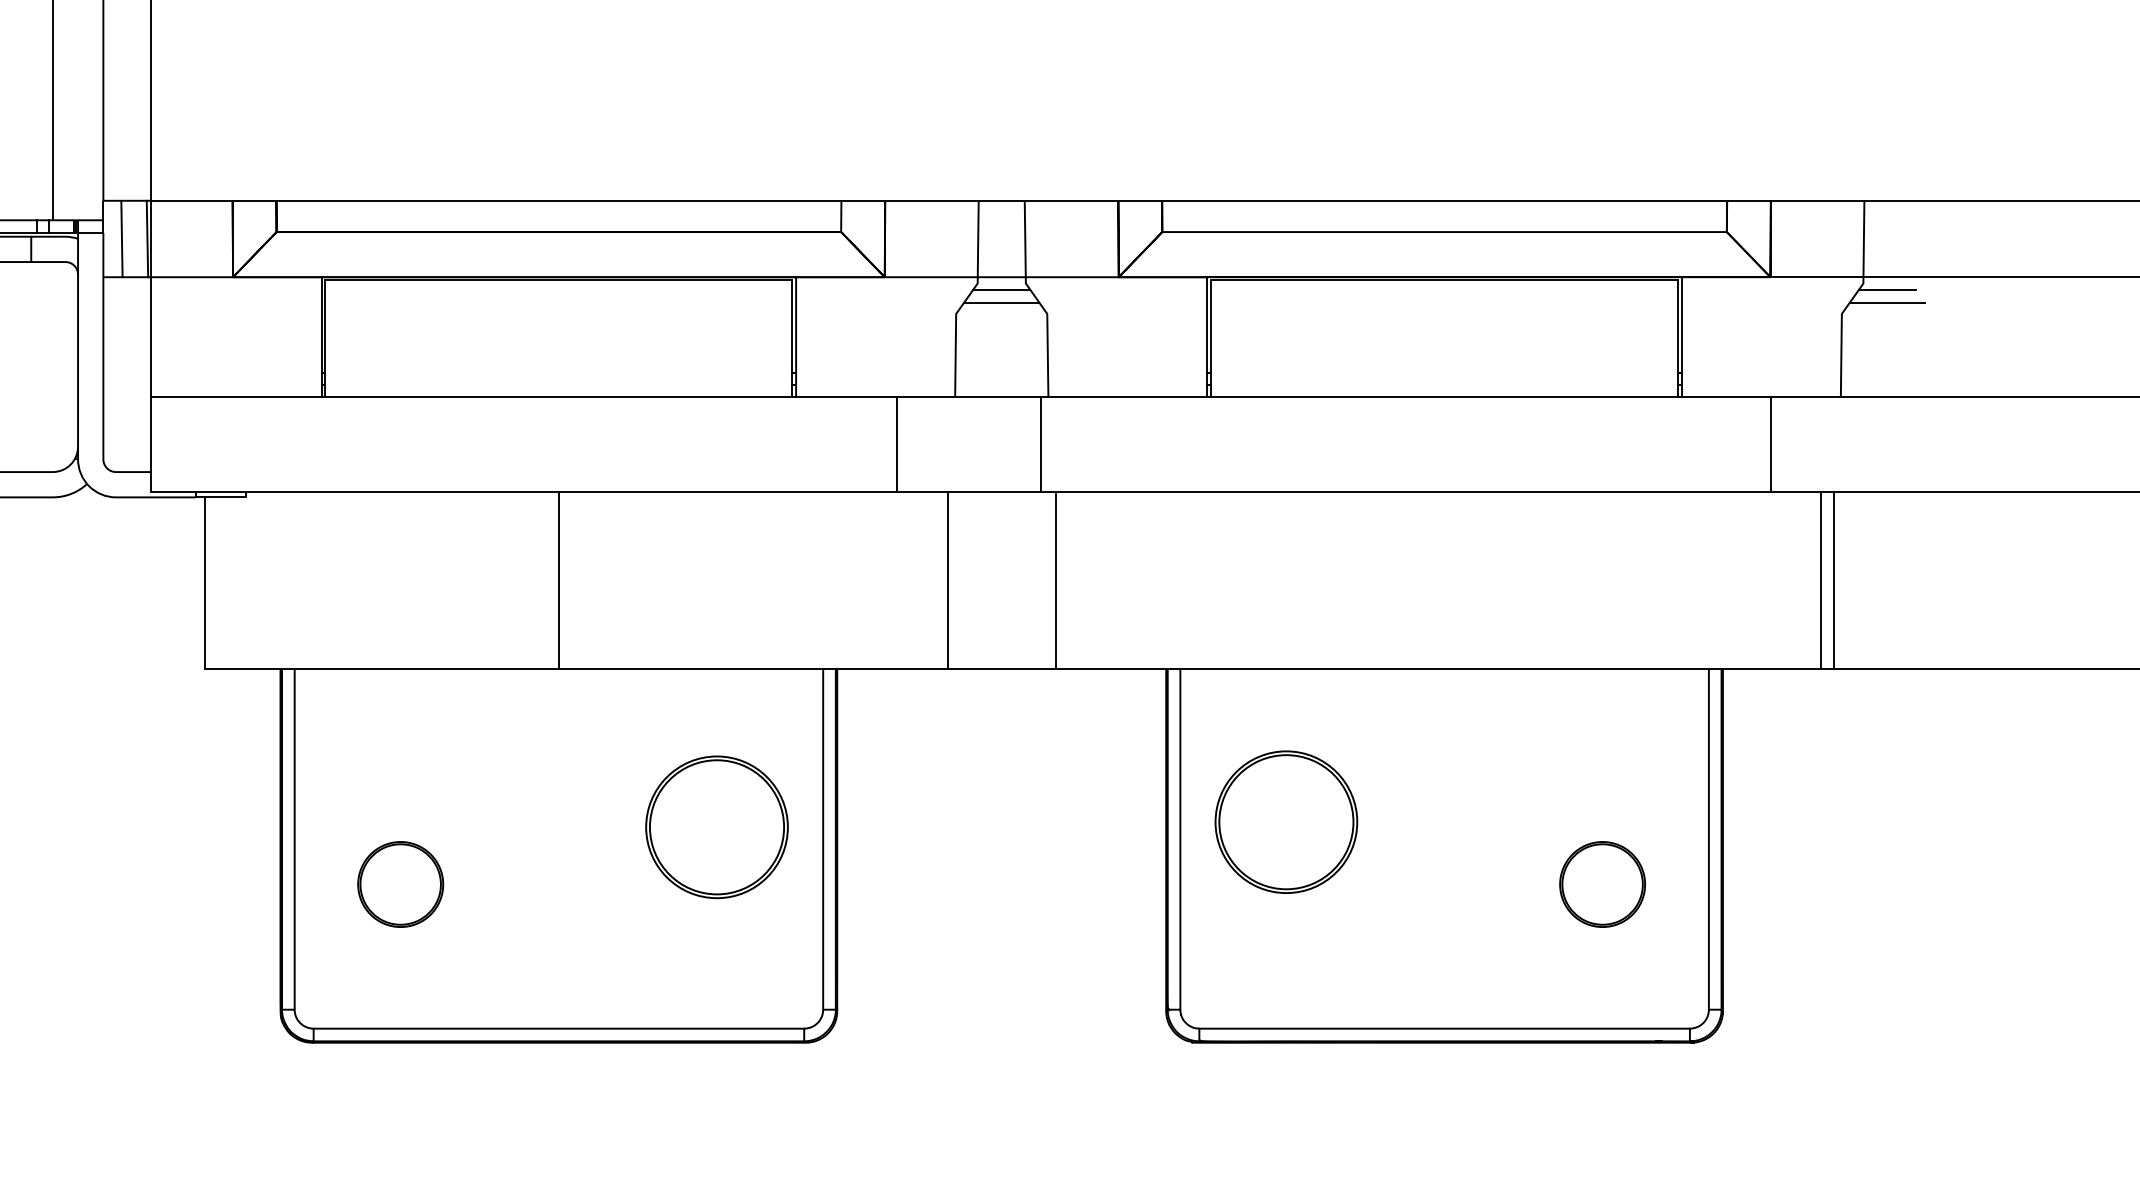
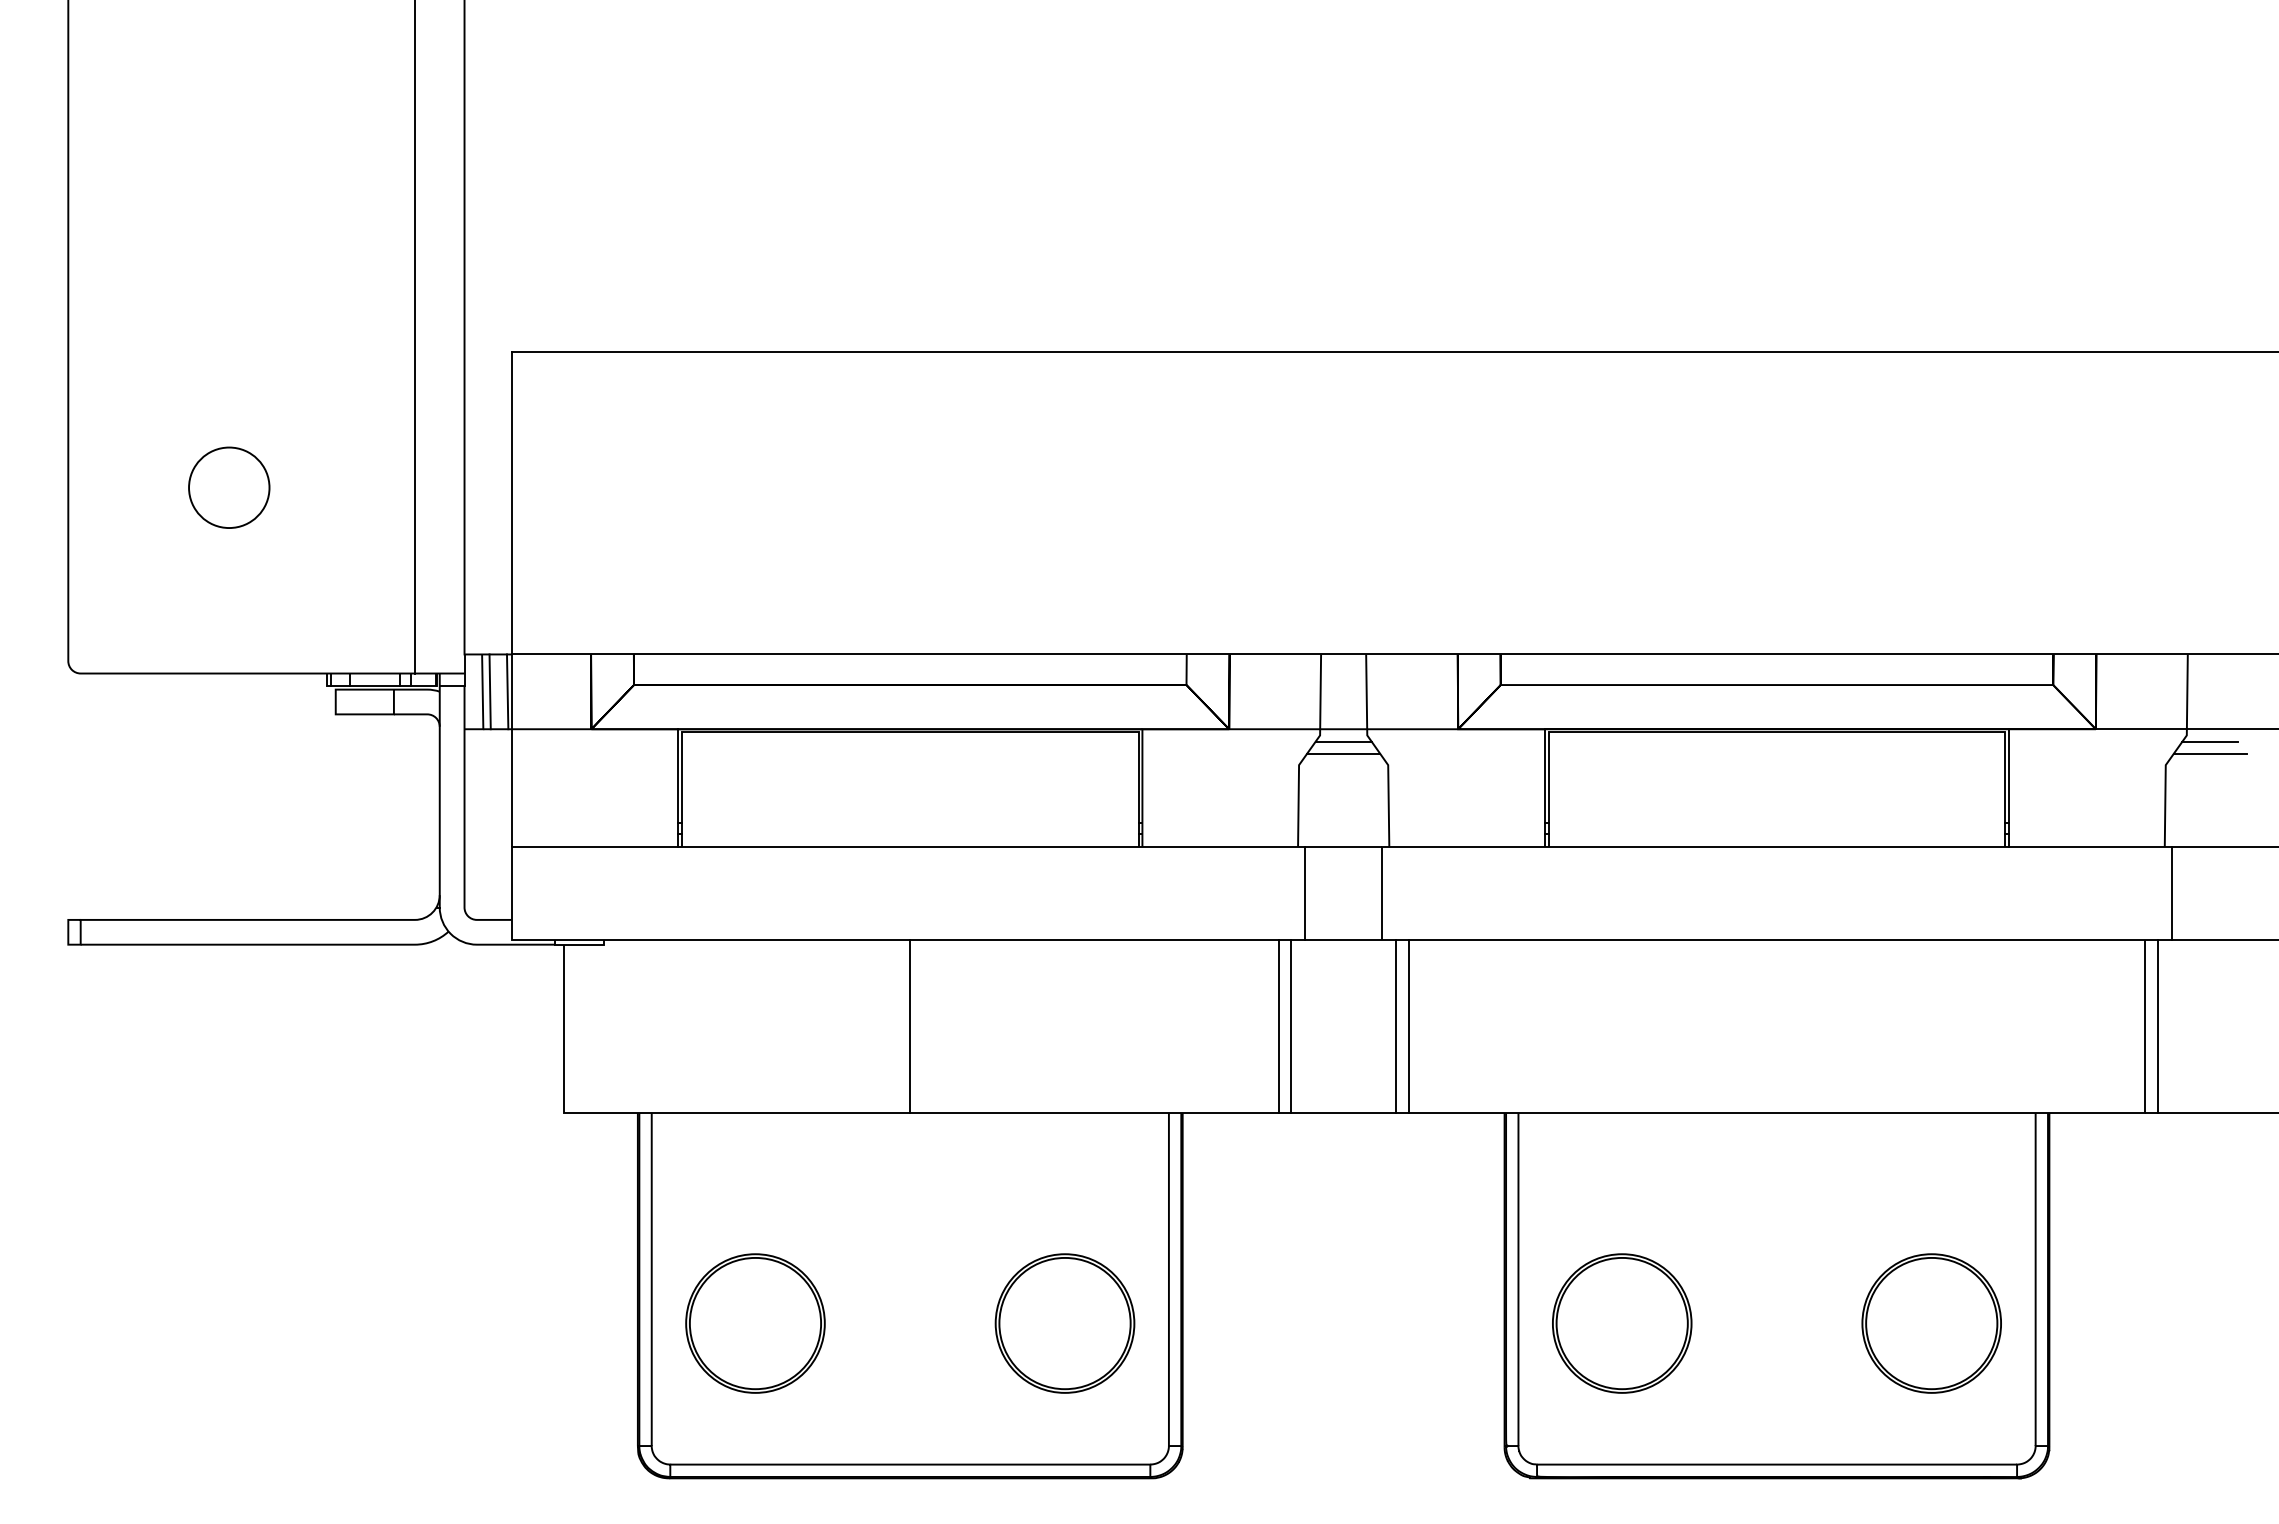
line: (128, 238) -> (489, 691), added
line: (897, 444) -> (1305, 892), moved
line: (1770, 444) -> (2171, 892), moved
line: (935, 580) -> (1278, 1026), added
line: (1068, 580) -> (1408, 1026), added
part: (1286, 822) -> (1622, 1323), moved
part: (716, 827) -> (1064, 1323), moved
part: (400, 884) -> (755, 1323), size x1.67
part: (1602, 884) -> (1931, 1323), size x1.67

